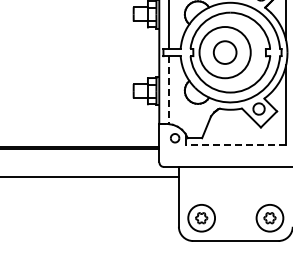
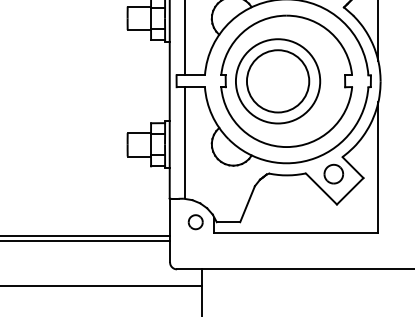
circle: (225, 52) -> (278, 81), size x1.67
line: (168, 90) -> (184, 143), dashed -> solid
line: (236, 144) -> (296, 232), dashed -> solid

